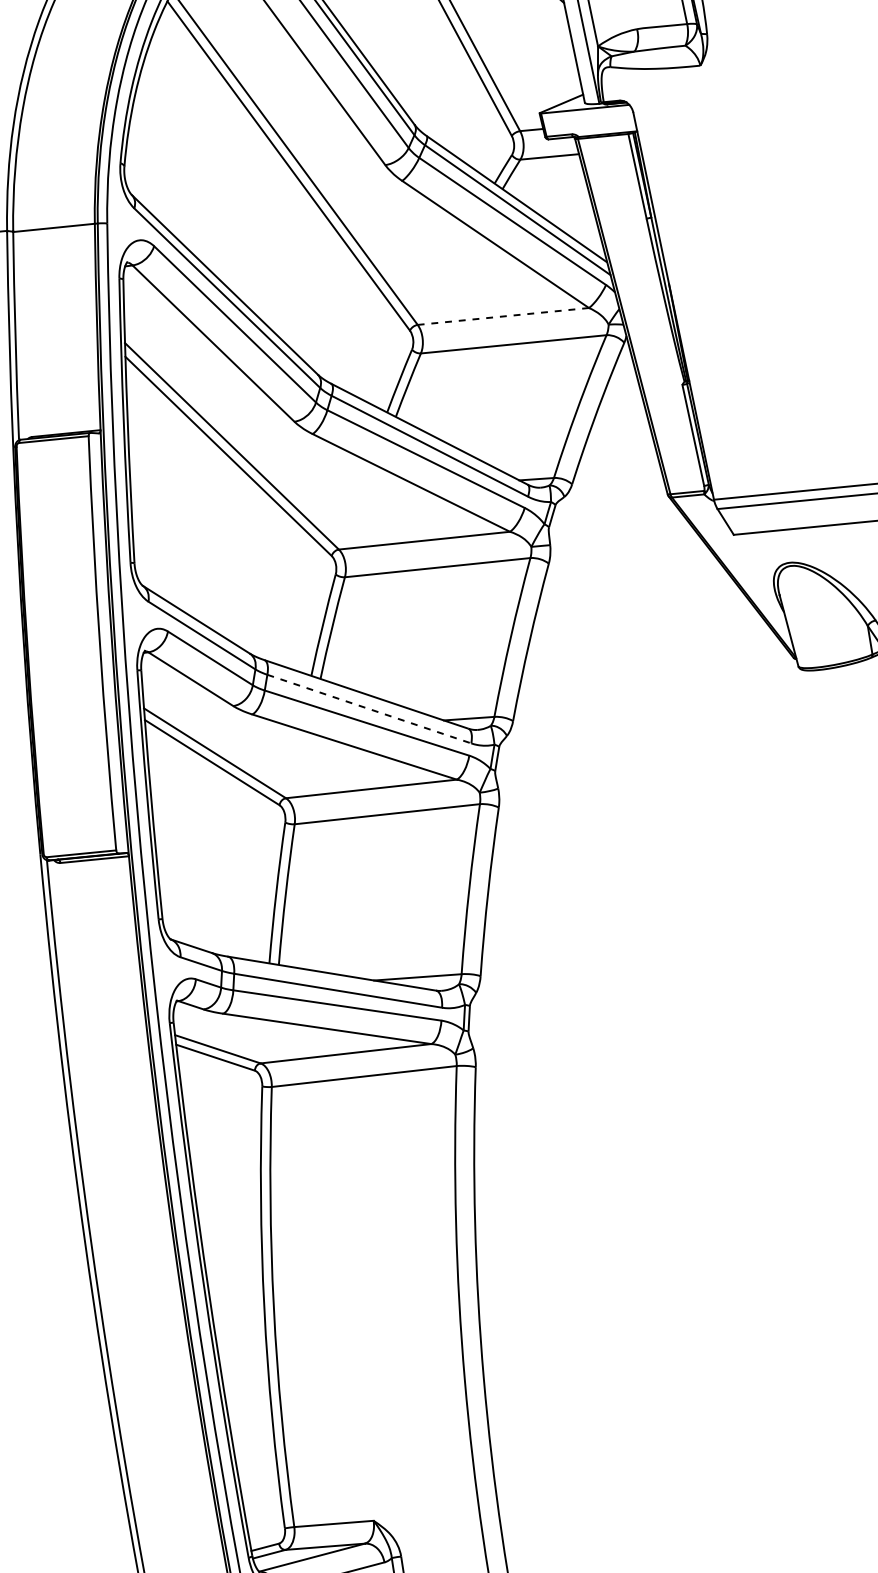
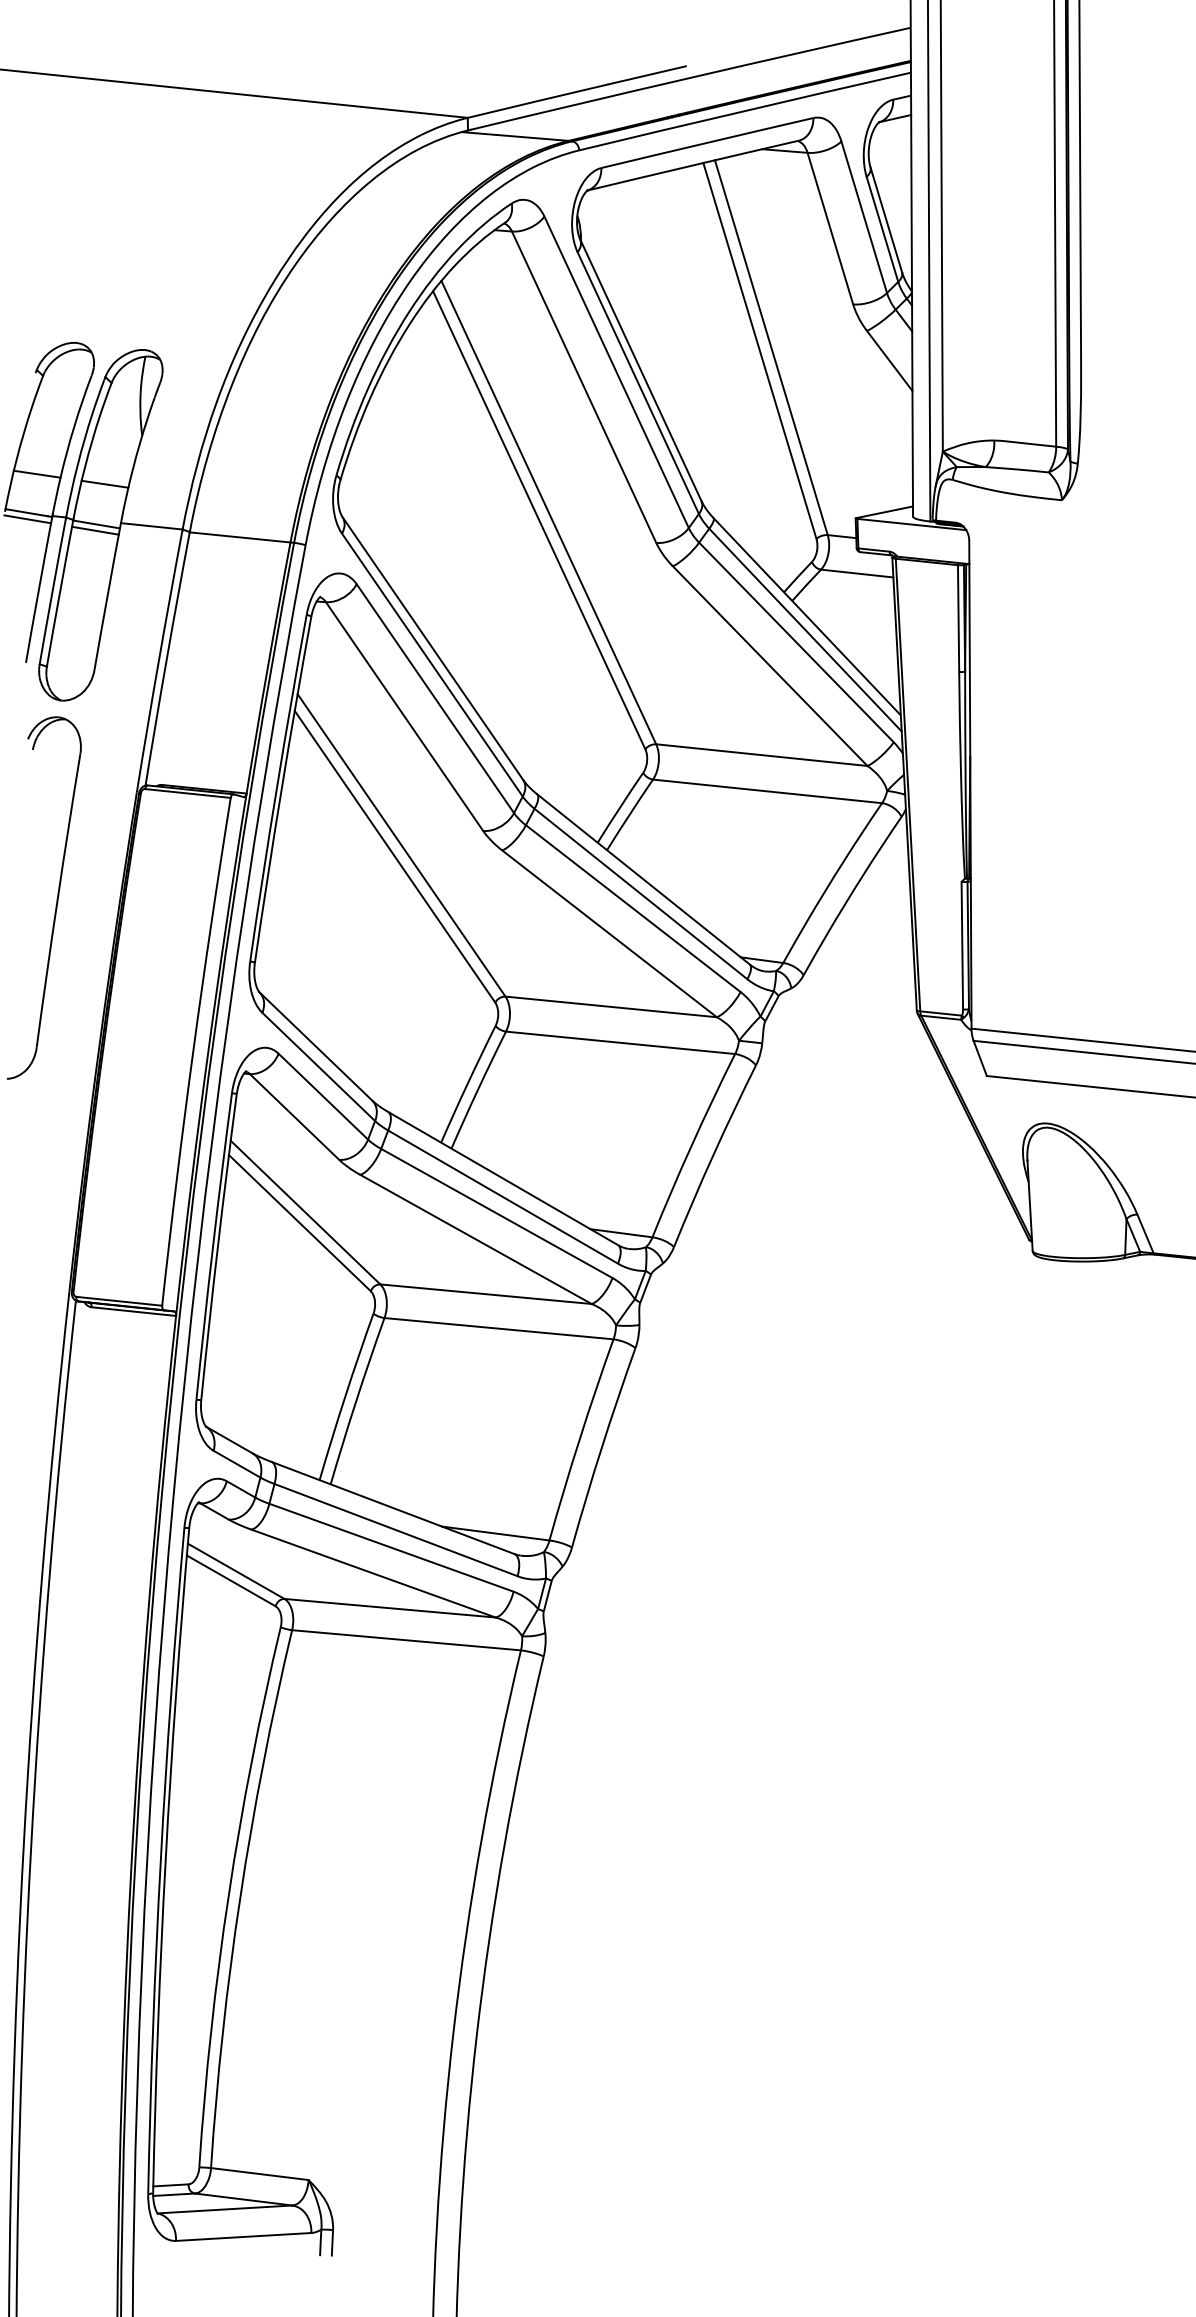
line: (503, 316) -> (761, 755), dashed -> solid
line: (369, 709) -> (503, 1197), dashed -> solid

